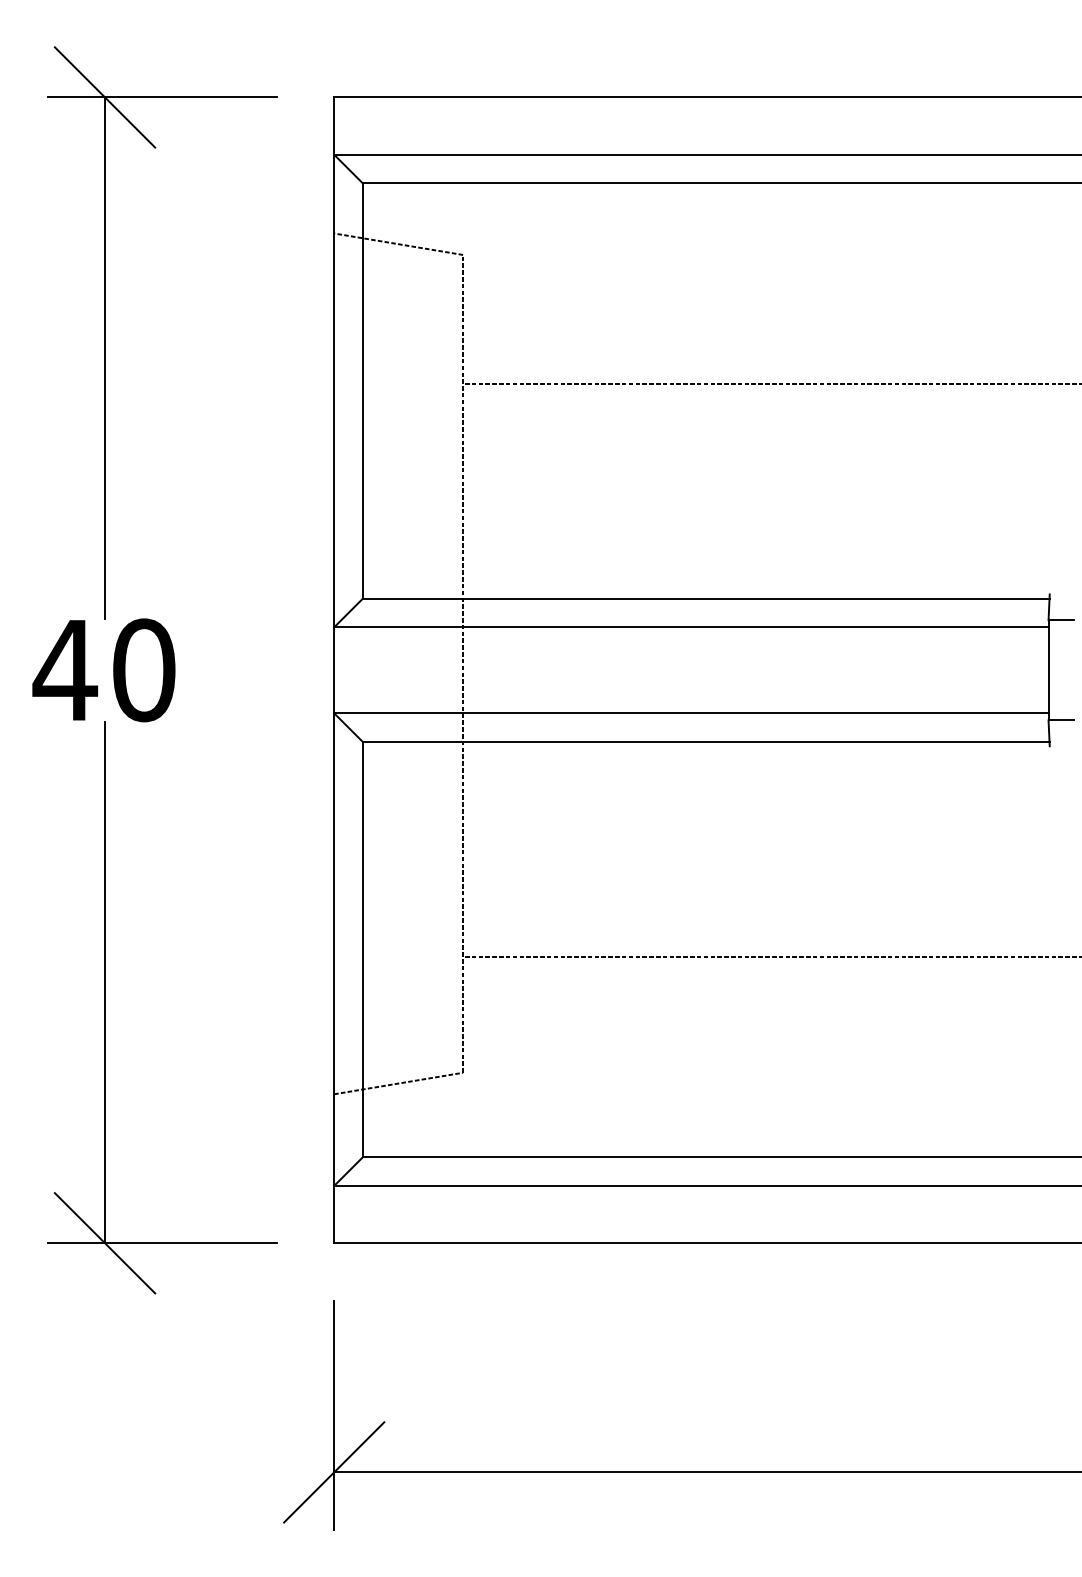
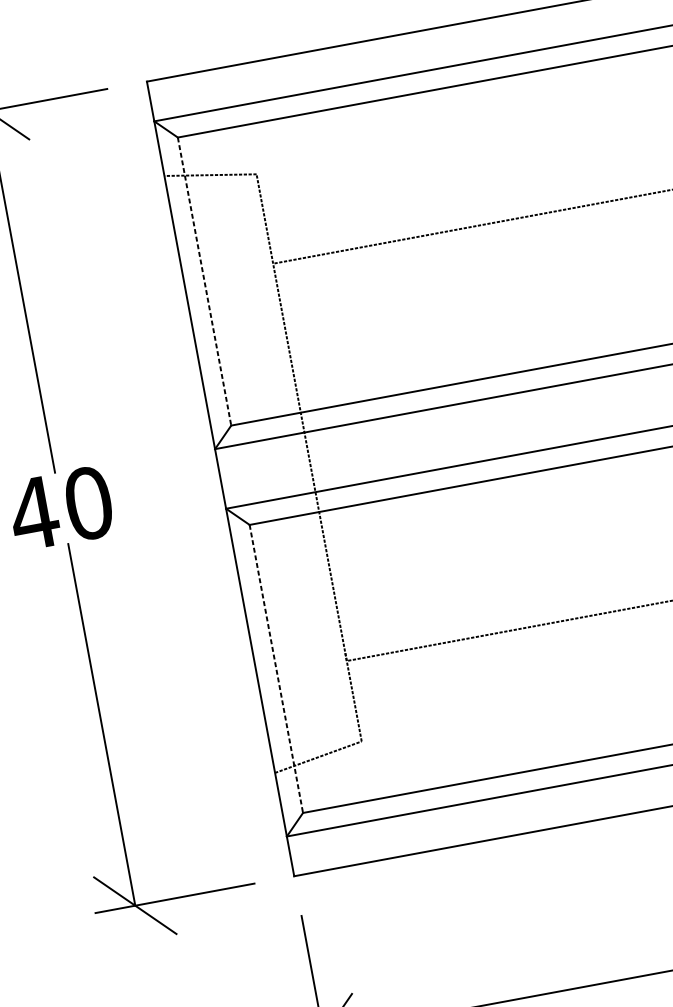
line: (362, 391) -> (204, 281), solid -> dashed
line: (362, 949) -> (276, 668), solid -> dashed

